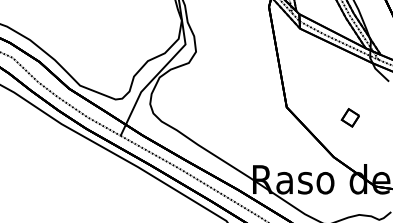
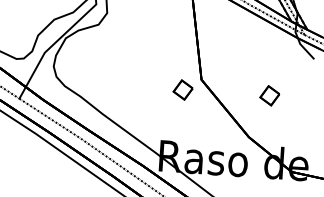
part: (269, 117) -> (182, 89), added

